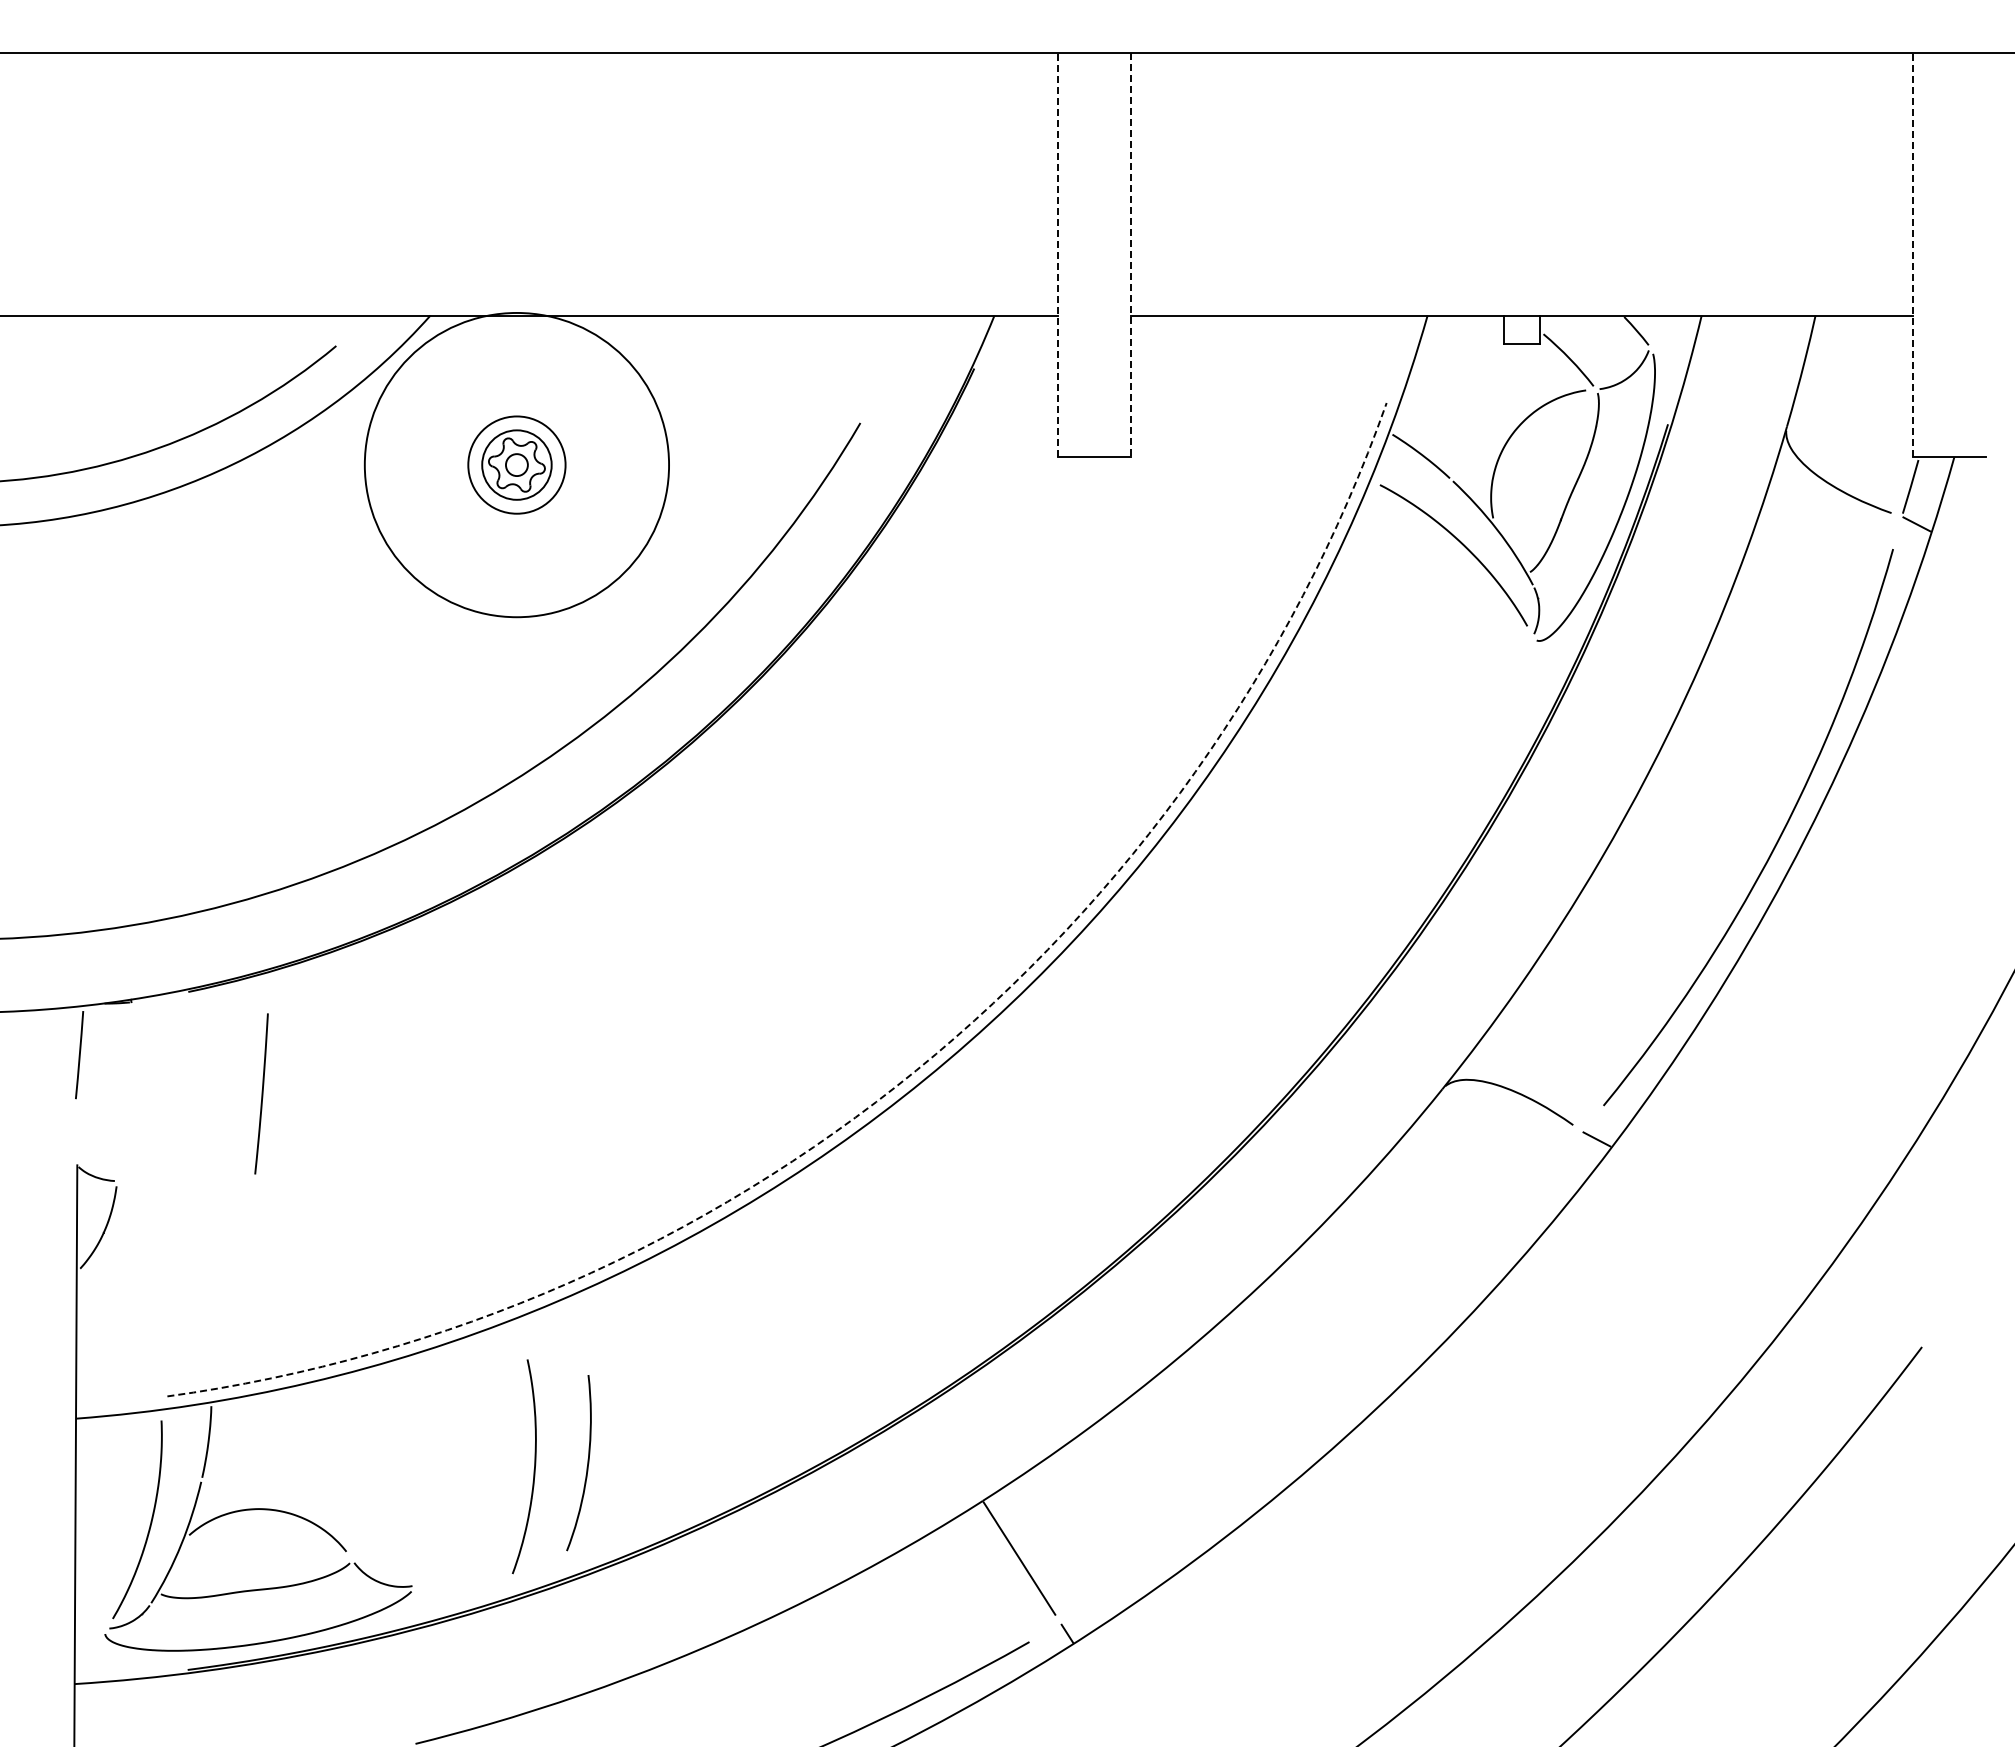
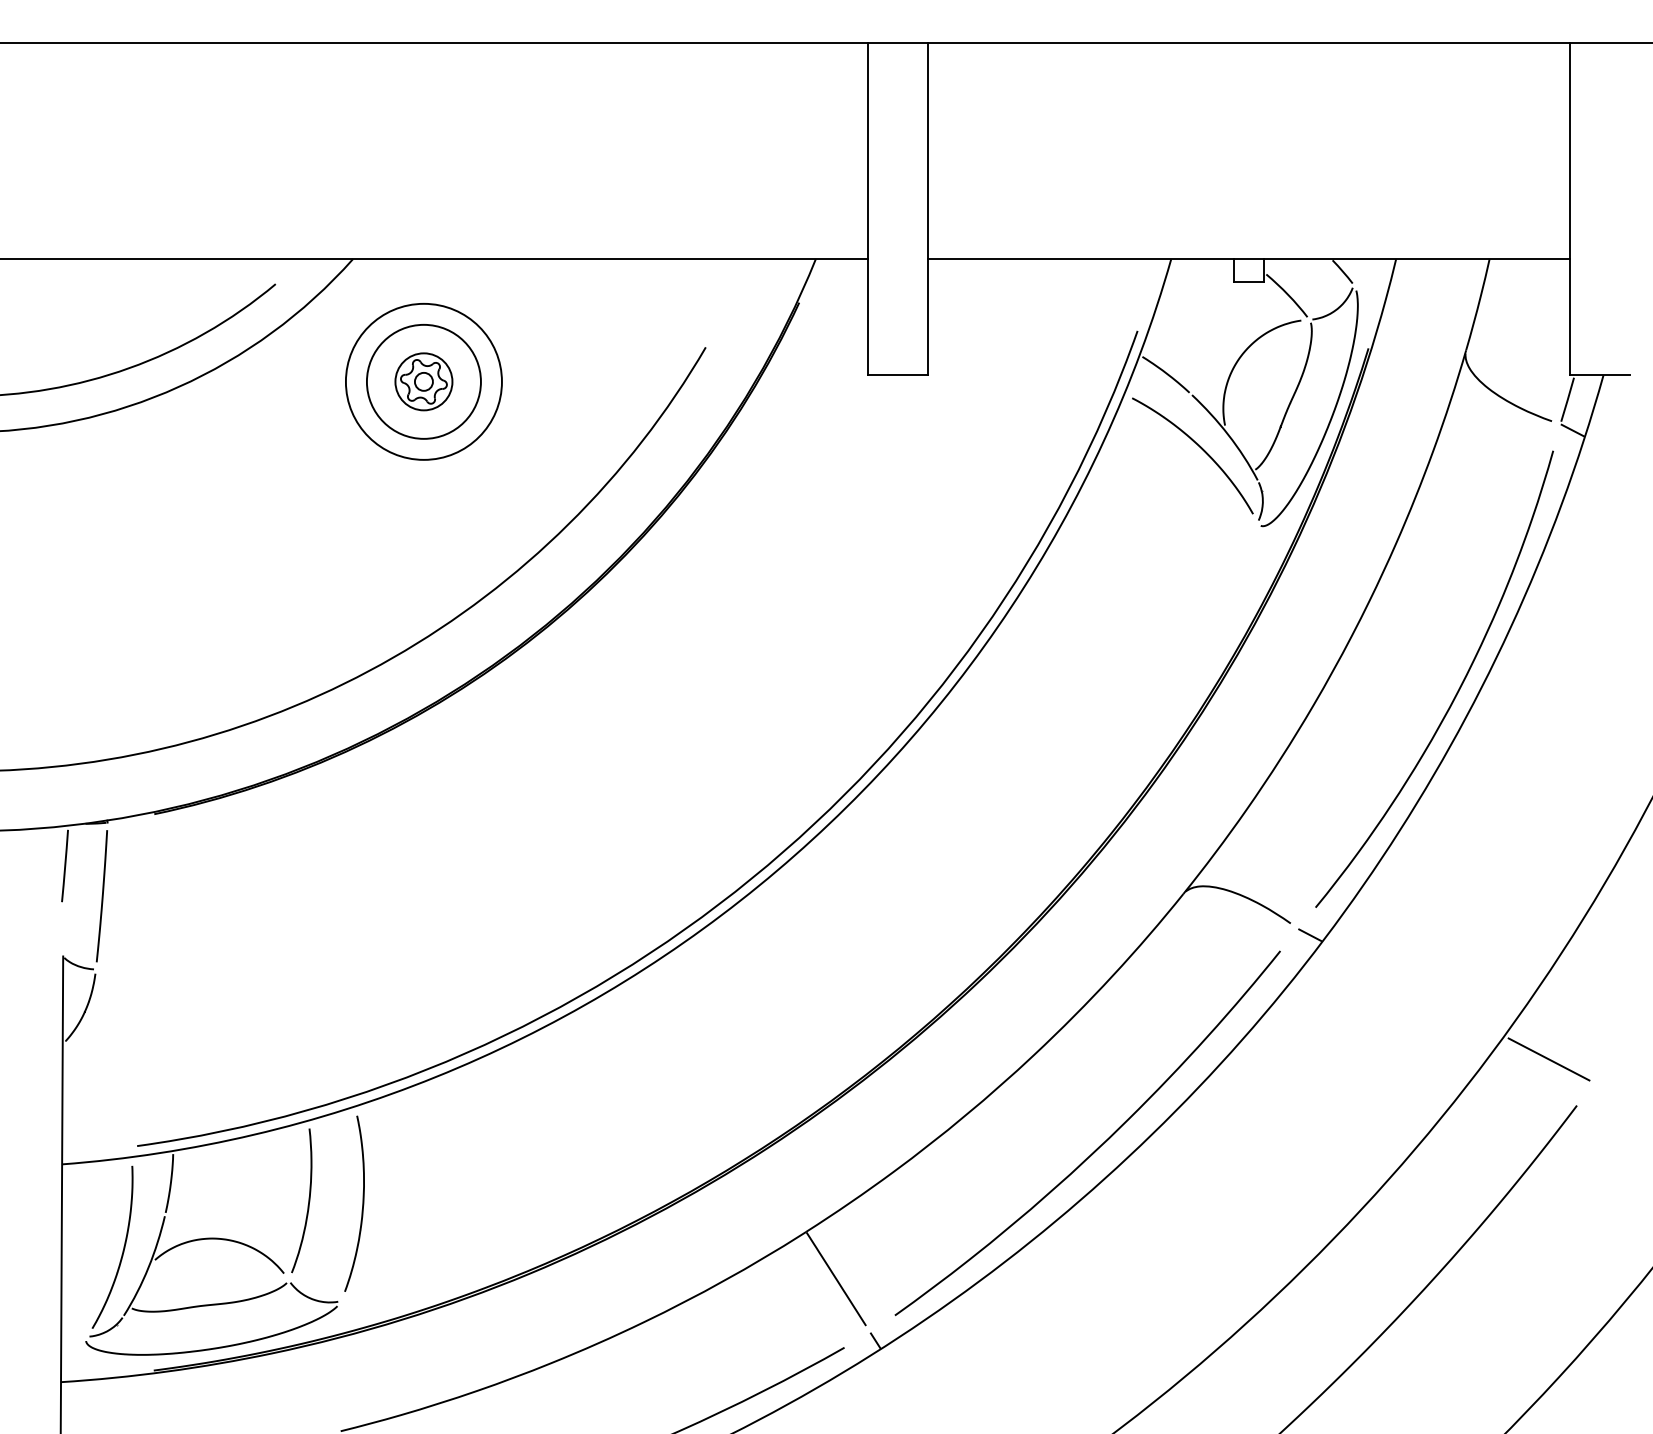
line: (1057, 254) -> (867, 209), dashed -> solid
line: (1913, 254) -> (1569, 209), dashed -> solid
line: (1130, 255) -> (927, 209), dashed -> solid
circle: (516, 464) -> (423, 381), size x1.43
circle: (516, 465) -> (423, 382), size x0.62
arc: (916, 1070) -> (751, 878), dashed -> solid
curve: (261, 1093) -> (101, 895), moved
line: (1887, 1290) -> (1548, 1059), added
curve: (1341, 1395) -> (1100, 1145), added
curve: (586, 1467) -> (307, 1204), moved
curve: (533, 1469) -> (362, 1206), moved

